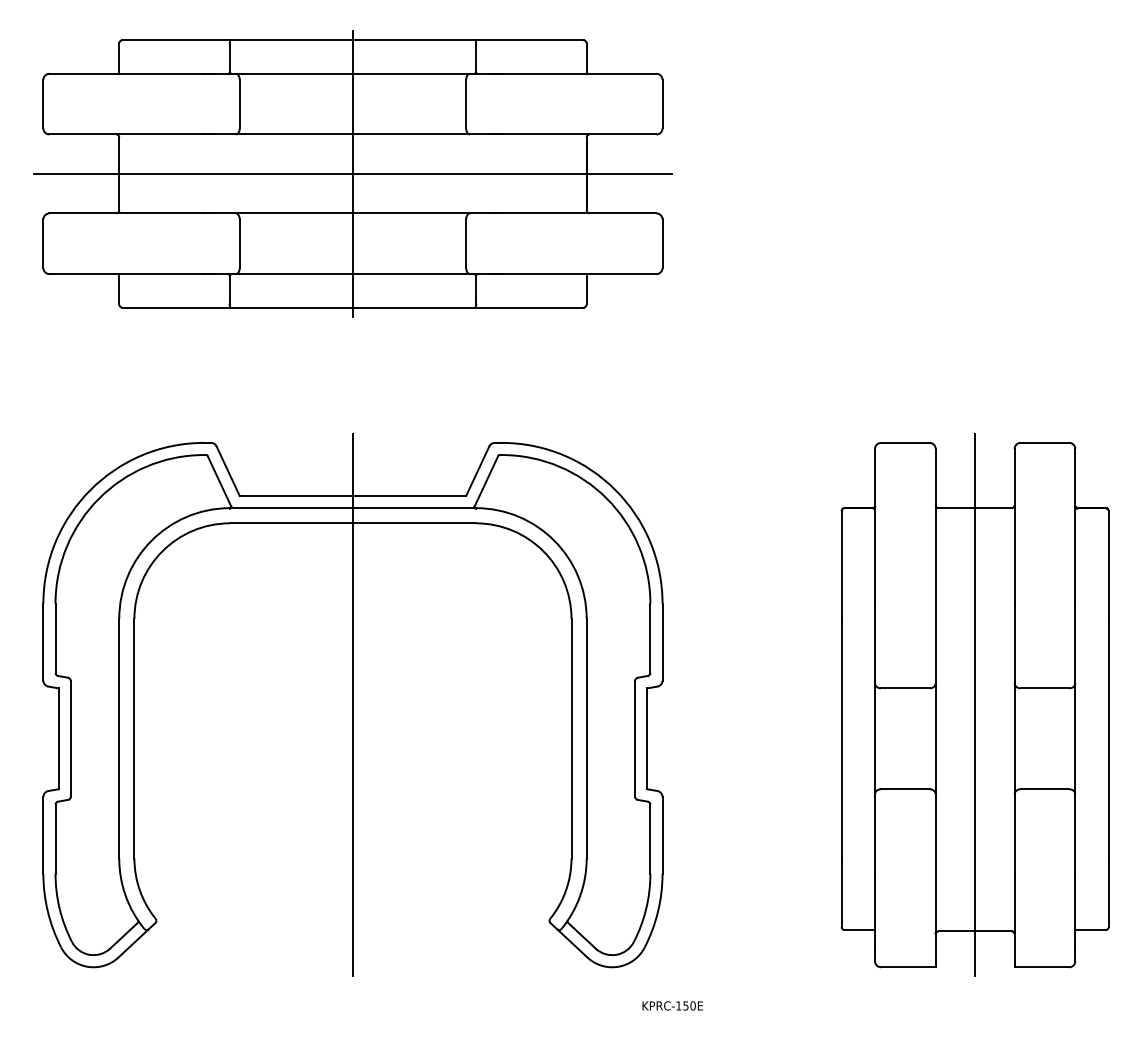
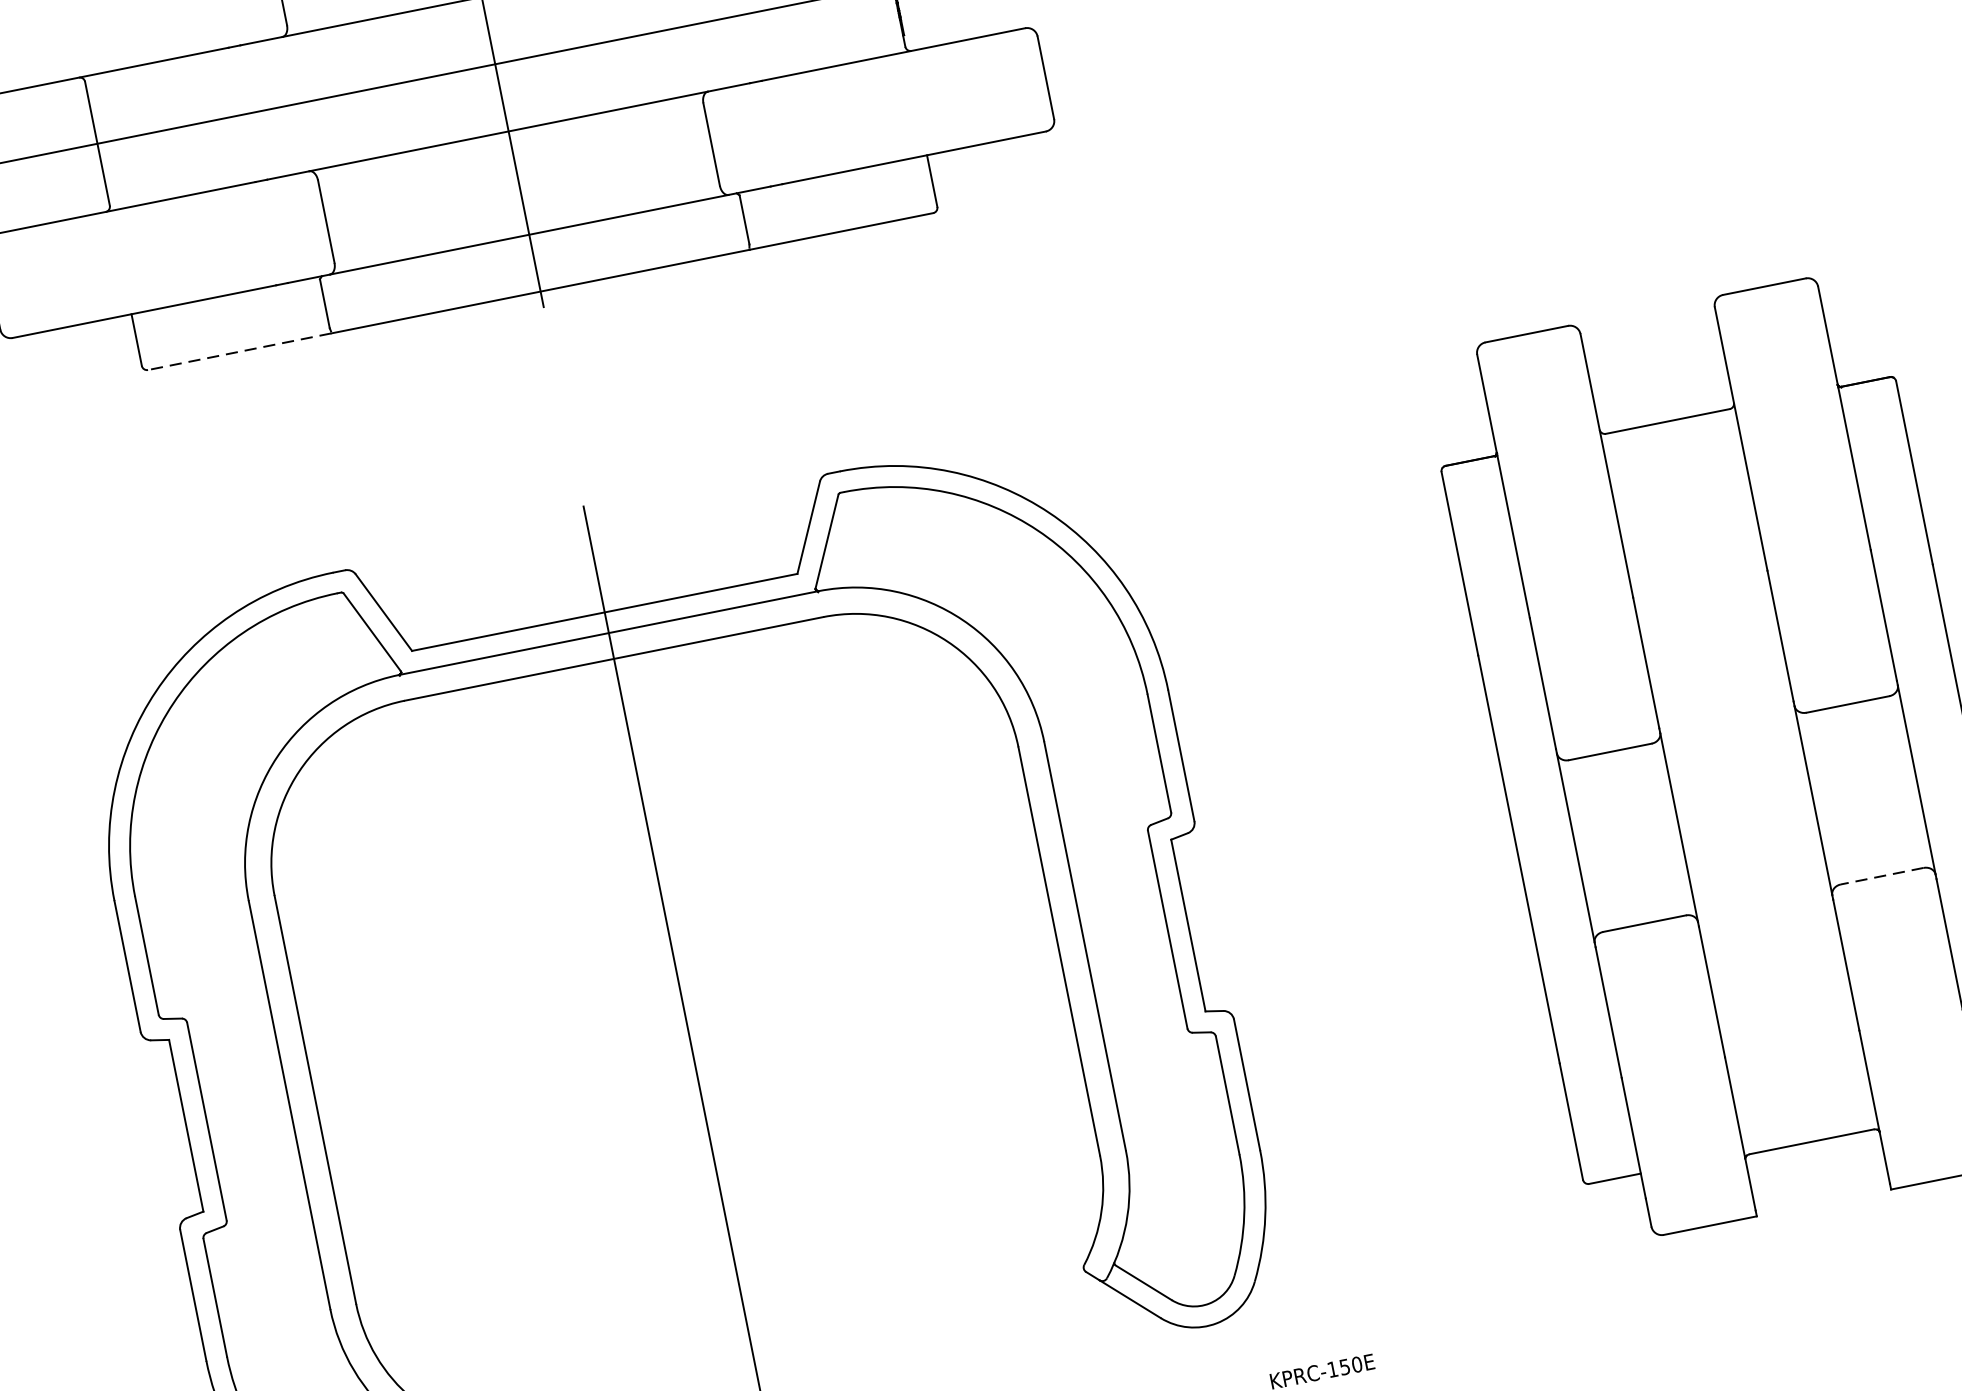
line: (176, 307) -> (240, 351), solid -> dashed
line: (975, 704) -> (1735, 755), removed
line: (1044, 789) -> (1881, 876), solid -> dashed

